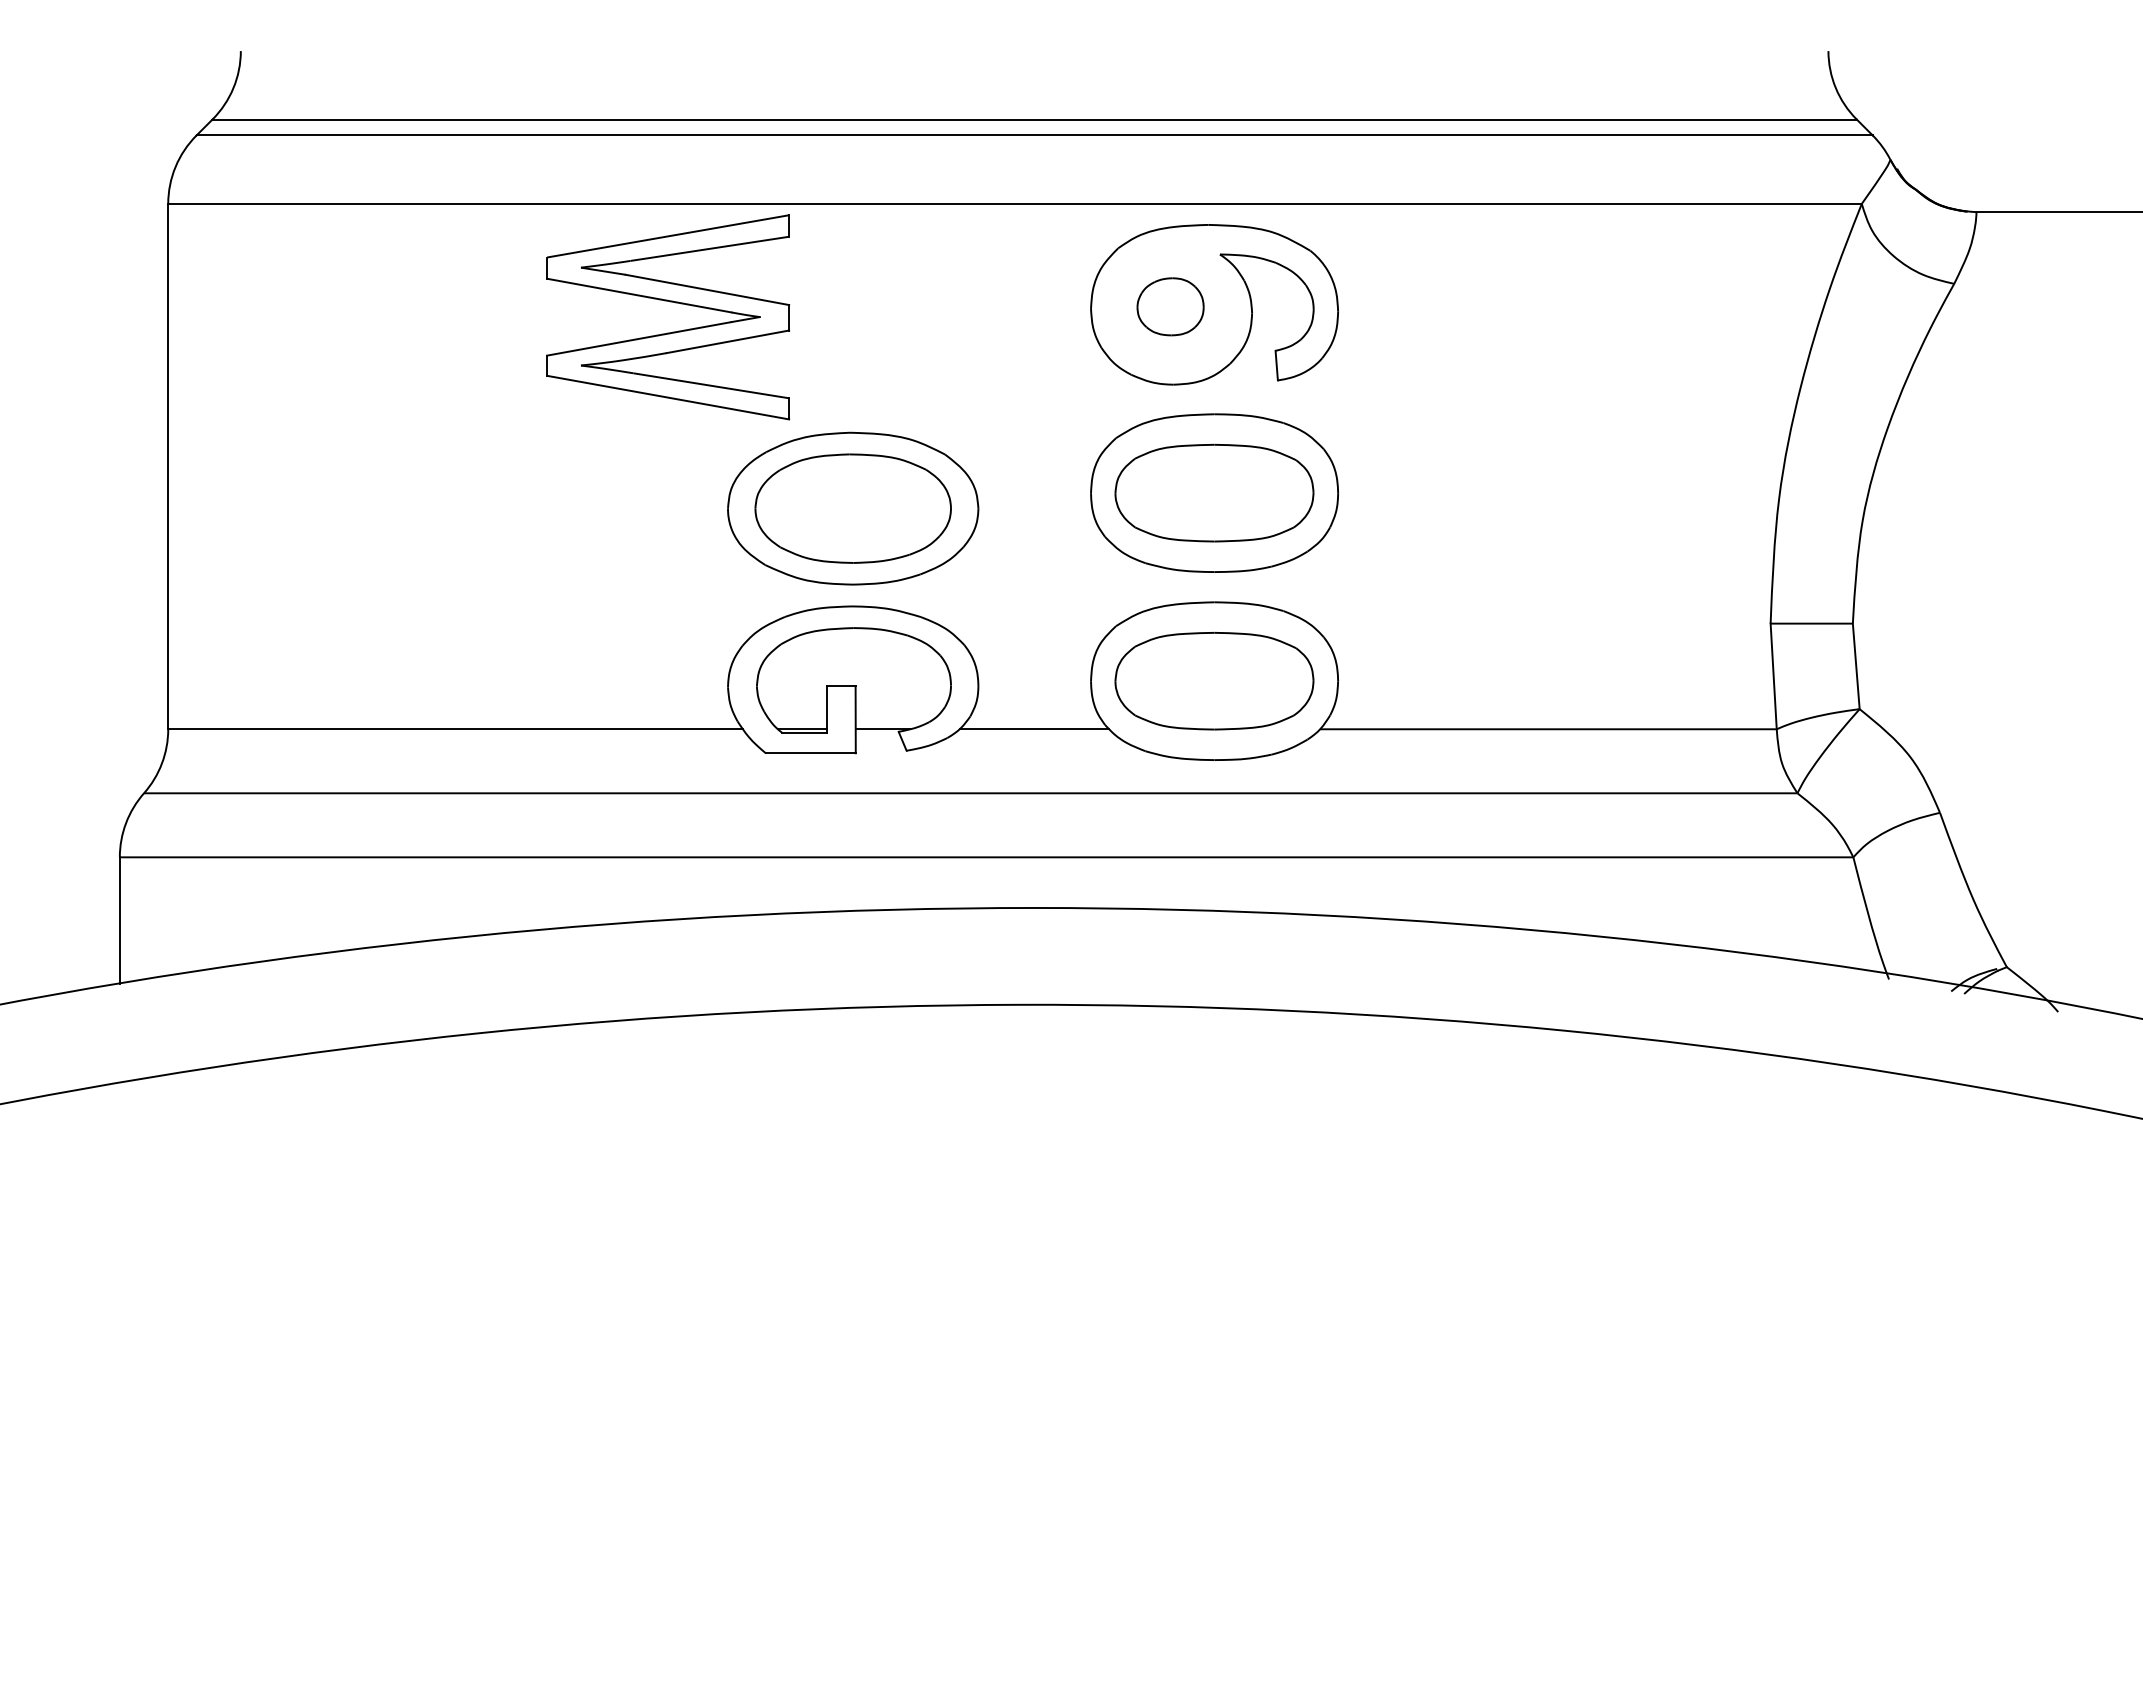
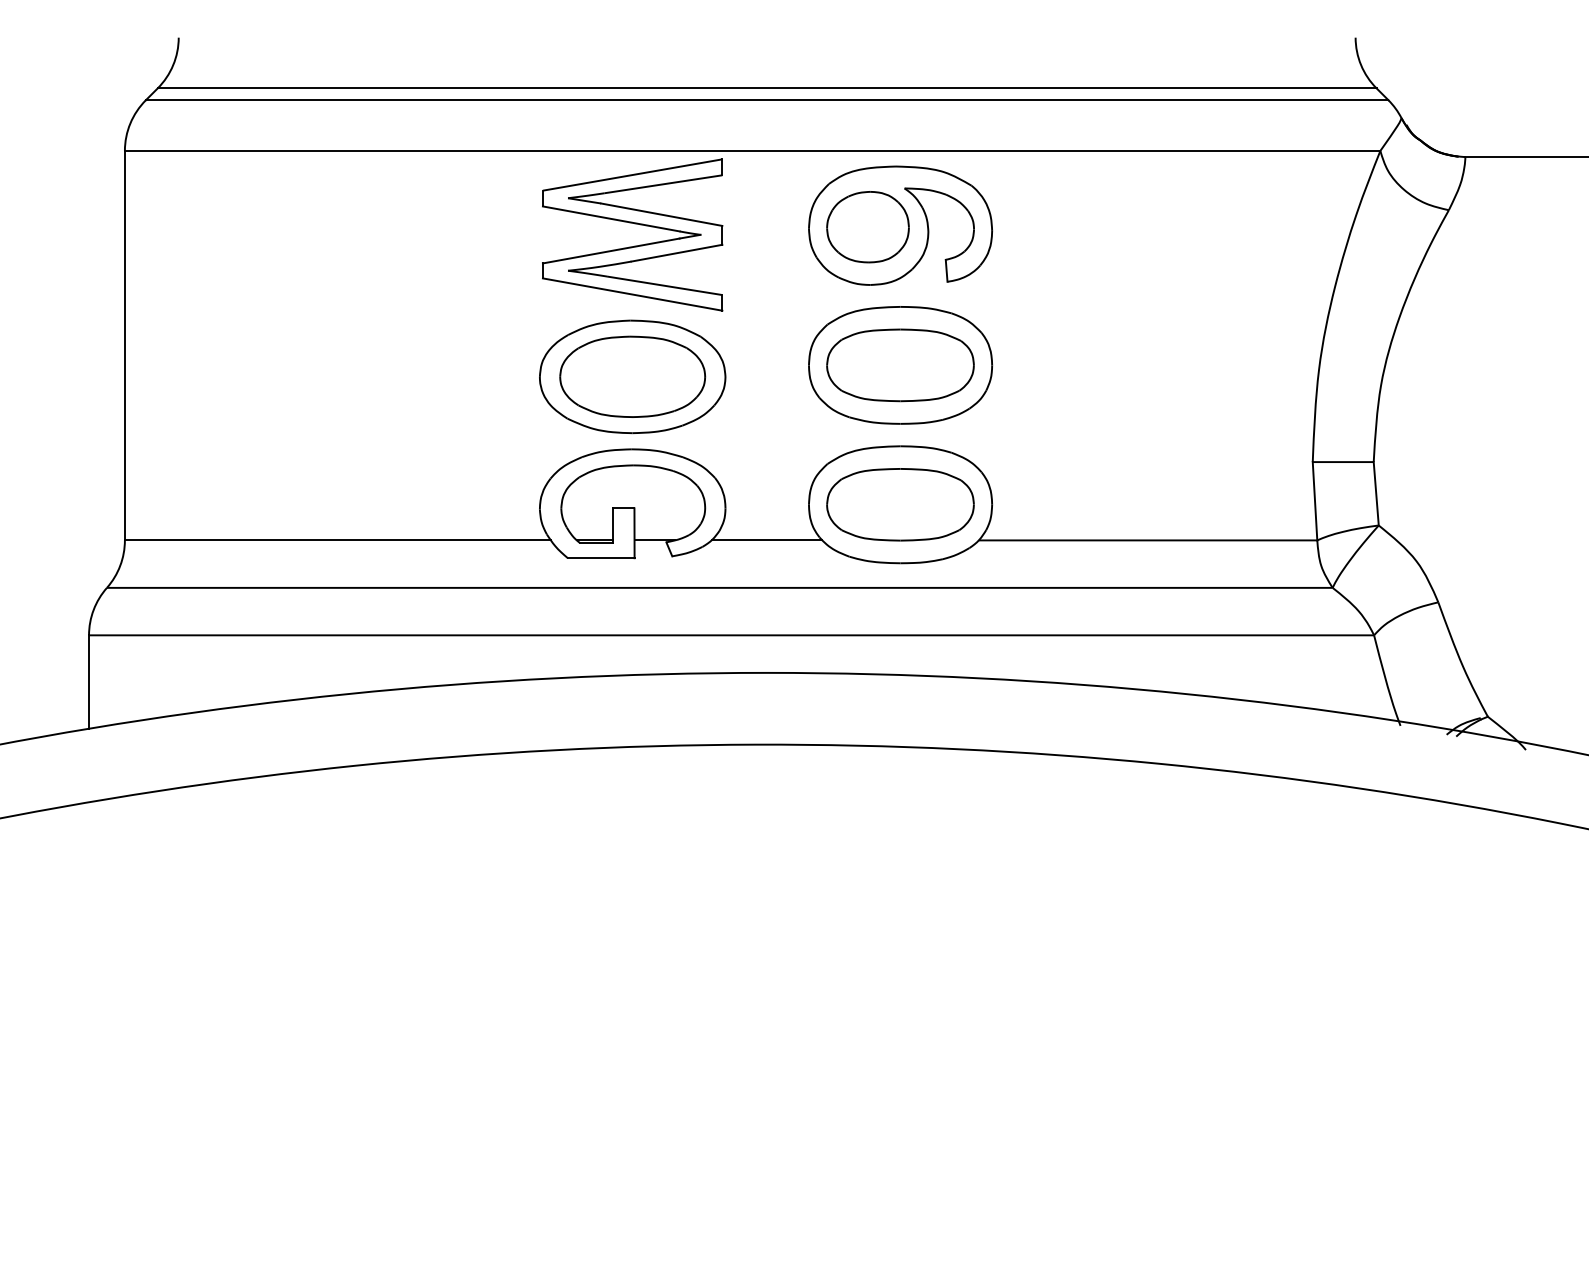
part: (1170, 306) -> (867, 227), size x1.67
part: (672, 331) -> (635, 245), moved

